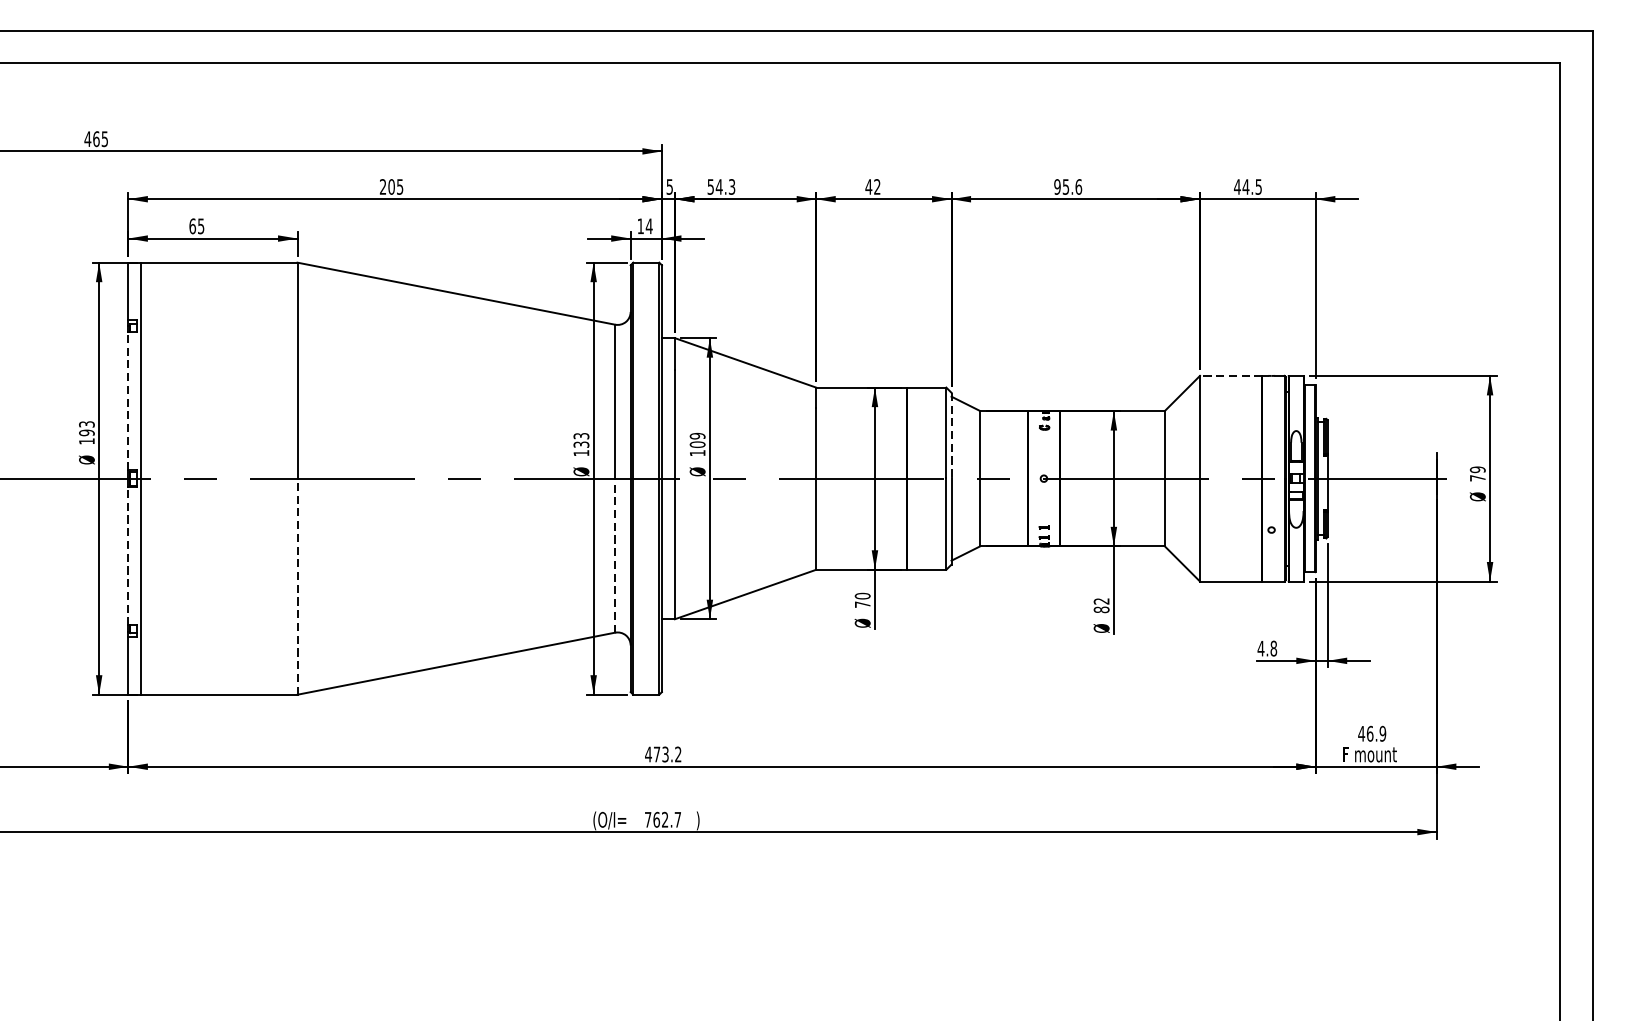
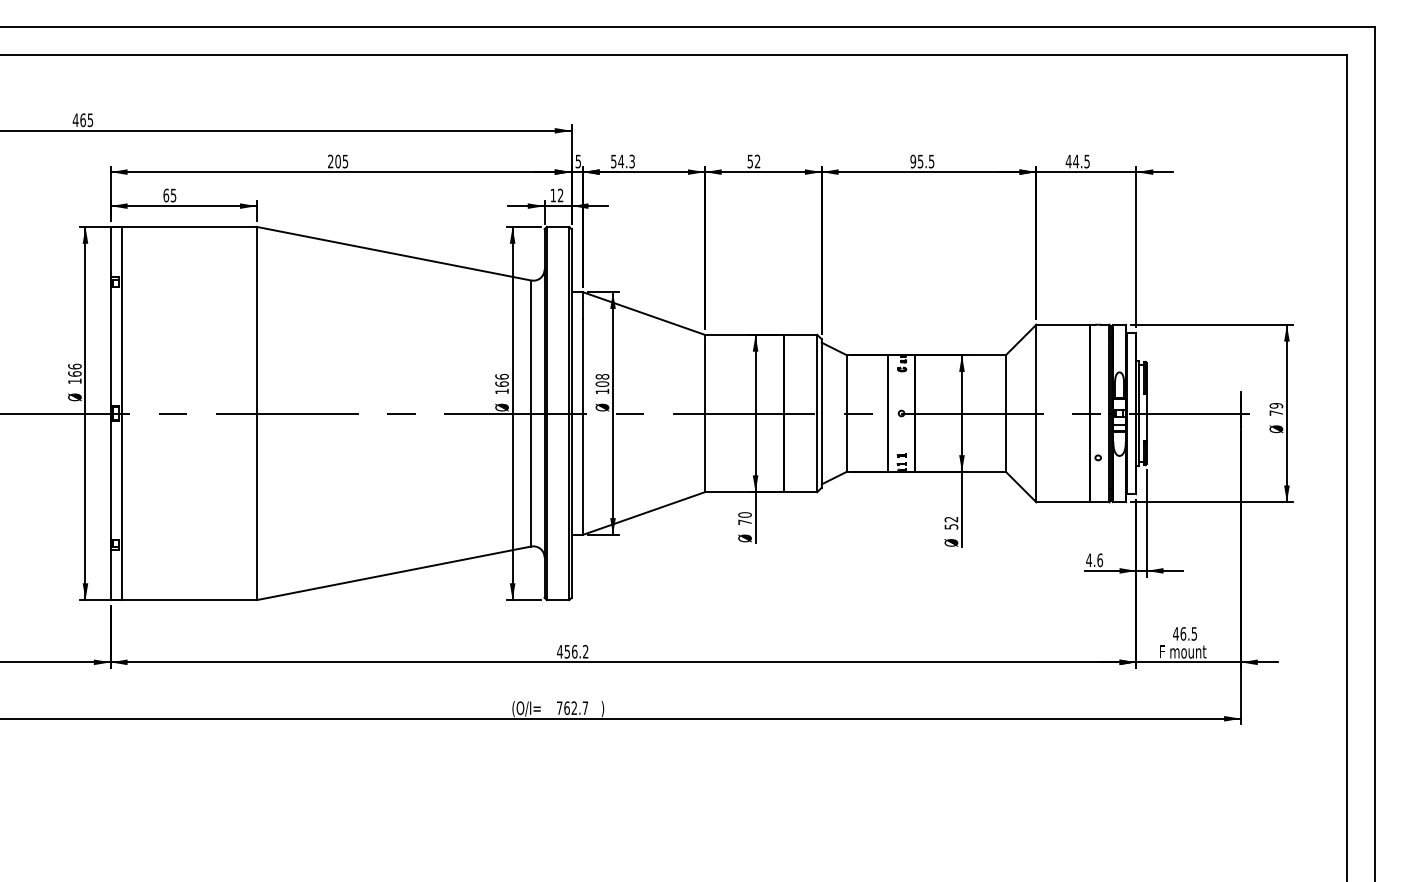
text: (869, 186) -> (750, 161), 42 -> 52
text: (1078, 186) -> (931, 161), 95.6 -> 95.5
text: (649, 226) -> (560, 195), 14 -> 12
line: (1231, 375) -> (1063, 324), dashed -> solid
line: (128, 401) -> (110, 346), dashed -> solid
text: (86, 427) -> (74, 369), 193 -> 166
text: (697, 435) -> (602, 376), 109 -> 108
line: (951, 435) -> (821, 376), dashed -> solid
text: (580, 439) -> (501, 379), 133 -> 166
line: (128, 556) -> (110, 480), dashed -> solid
line: (615, 556) -> (531, 480), dashed -> solid
line: (297, 586) -> (256, 506), dashed -> solid
text: (1101, 609) -> (951, 526), 82 -> 52
text: (1273, 647) -> (1099, 559), 4.8 -> 4.6
text: (1383, 733) -> (1194, 633), 46.9 -> 46.5
text: (660, 754) -> (570, 651), 473.2 -> 456.2

